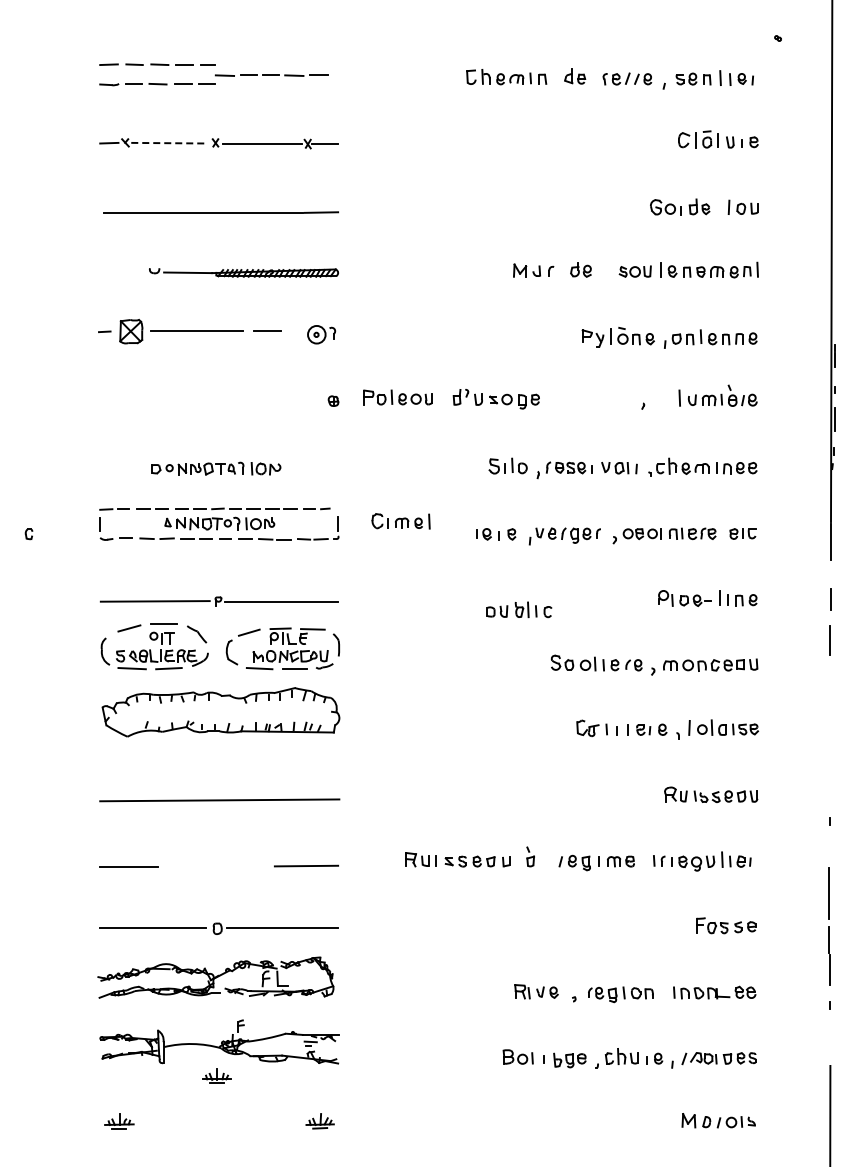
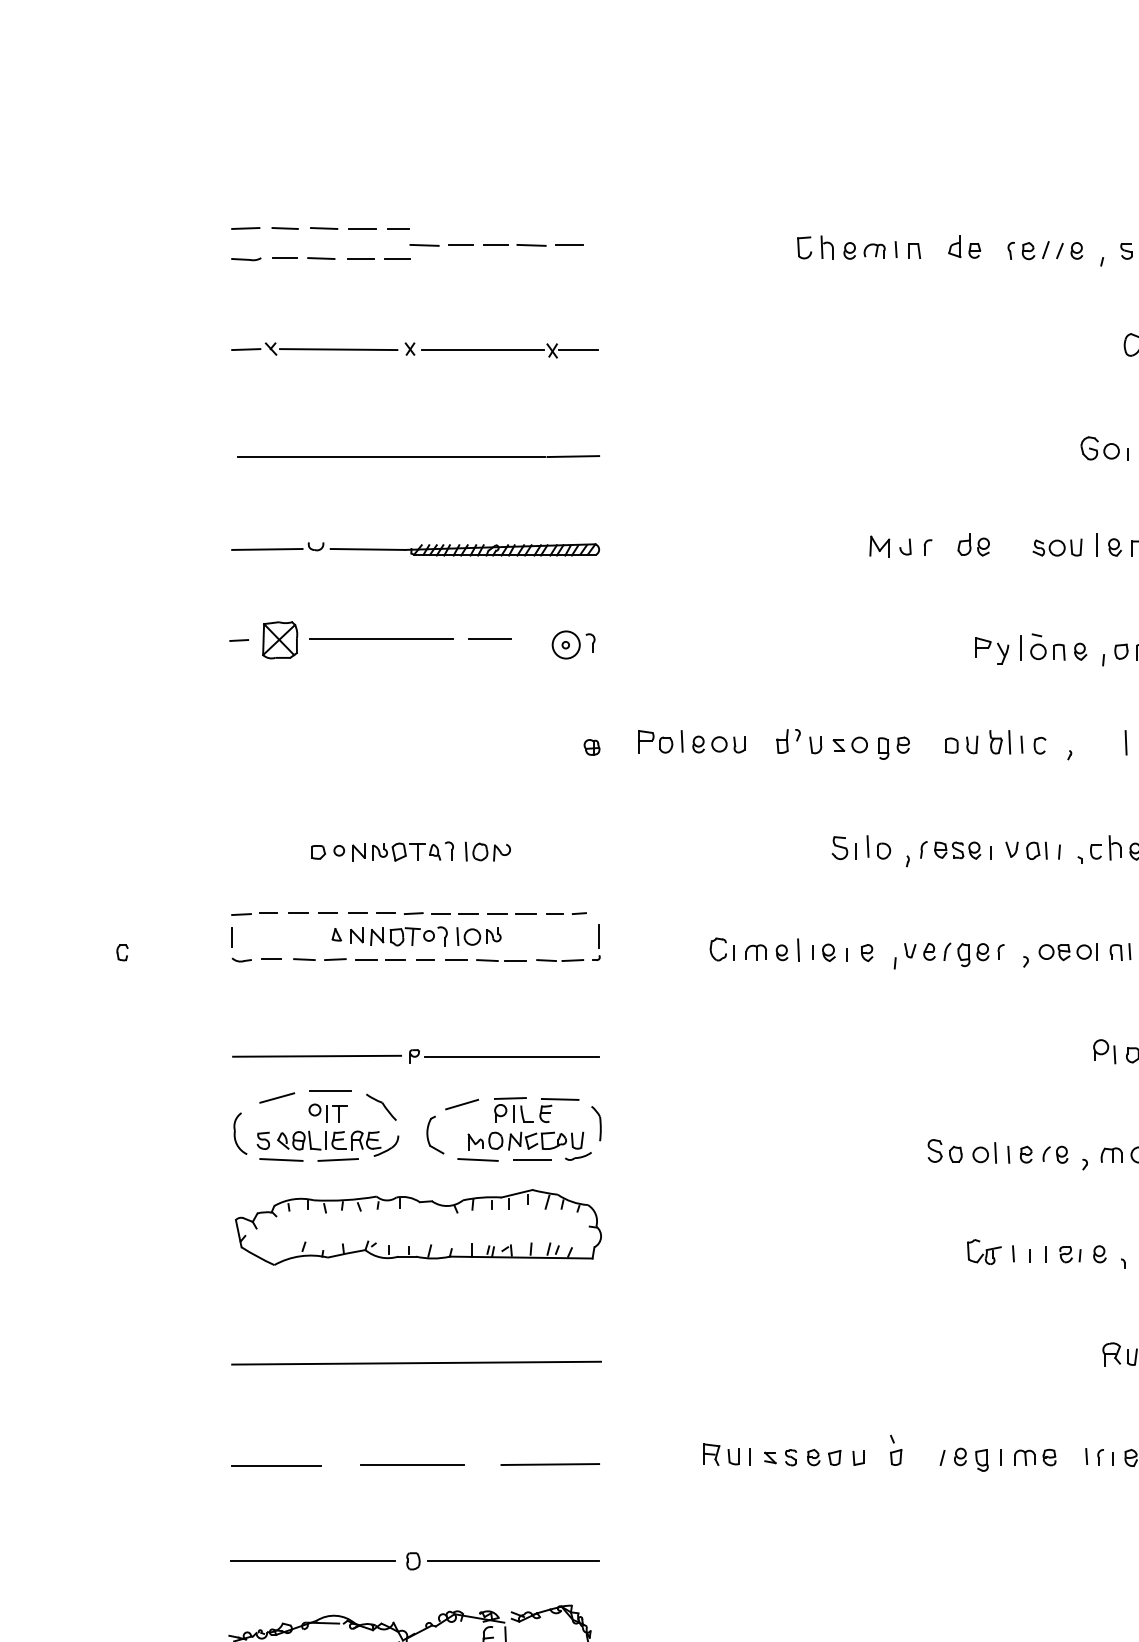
line: (169, 143) -> (339, 350), dashed -> solid
line: (122, 272) -> (266, 548), added
part: (400, 521) -> (753, 950), moved
part: (519, 609) -> (996, 741), moved
line: (216, 866) -> (411, 1465), added

